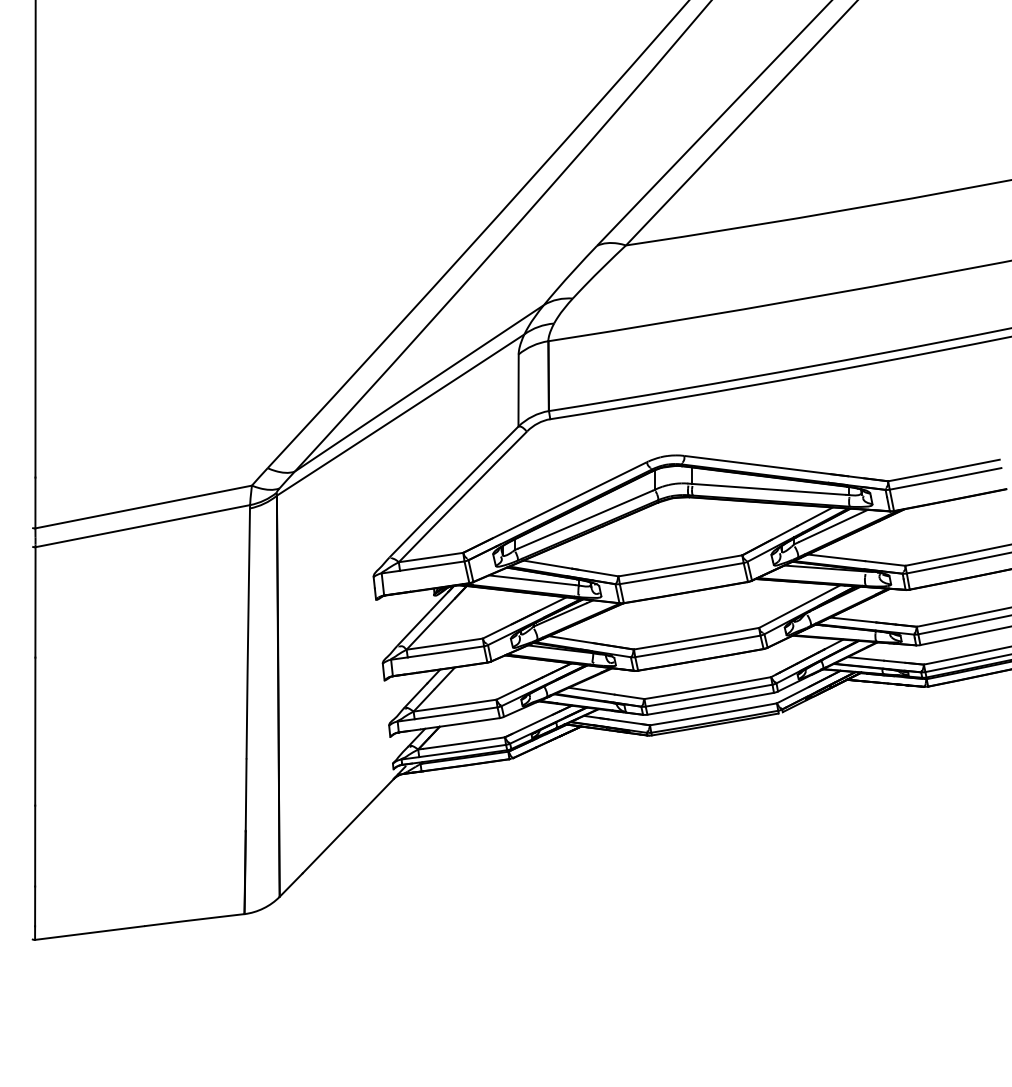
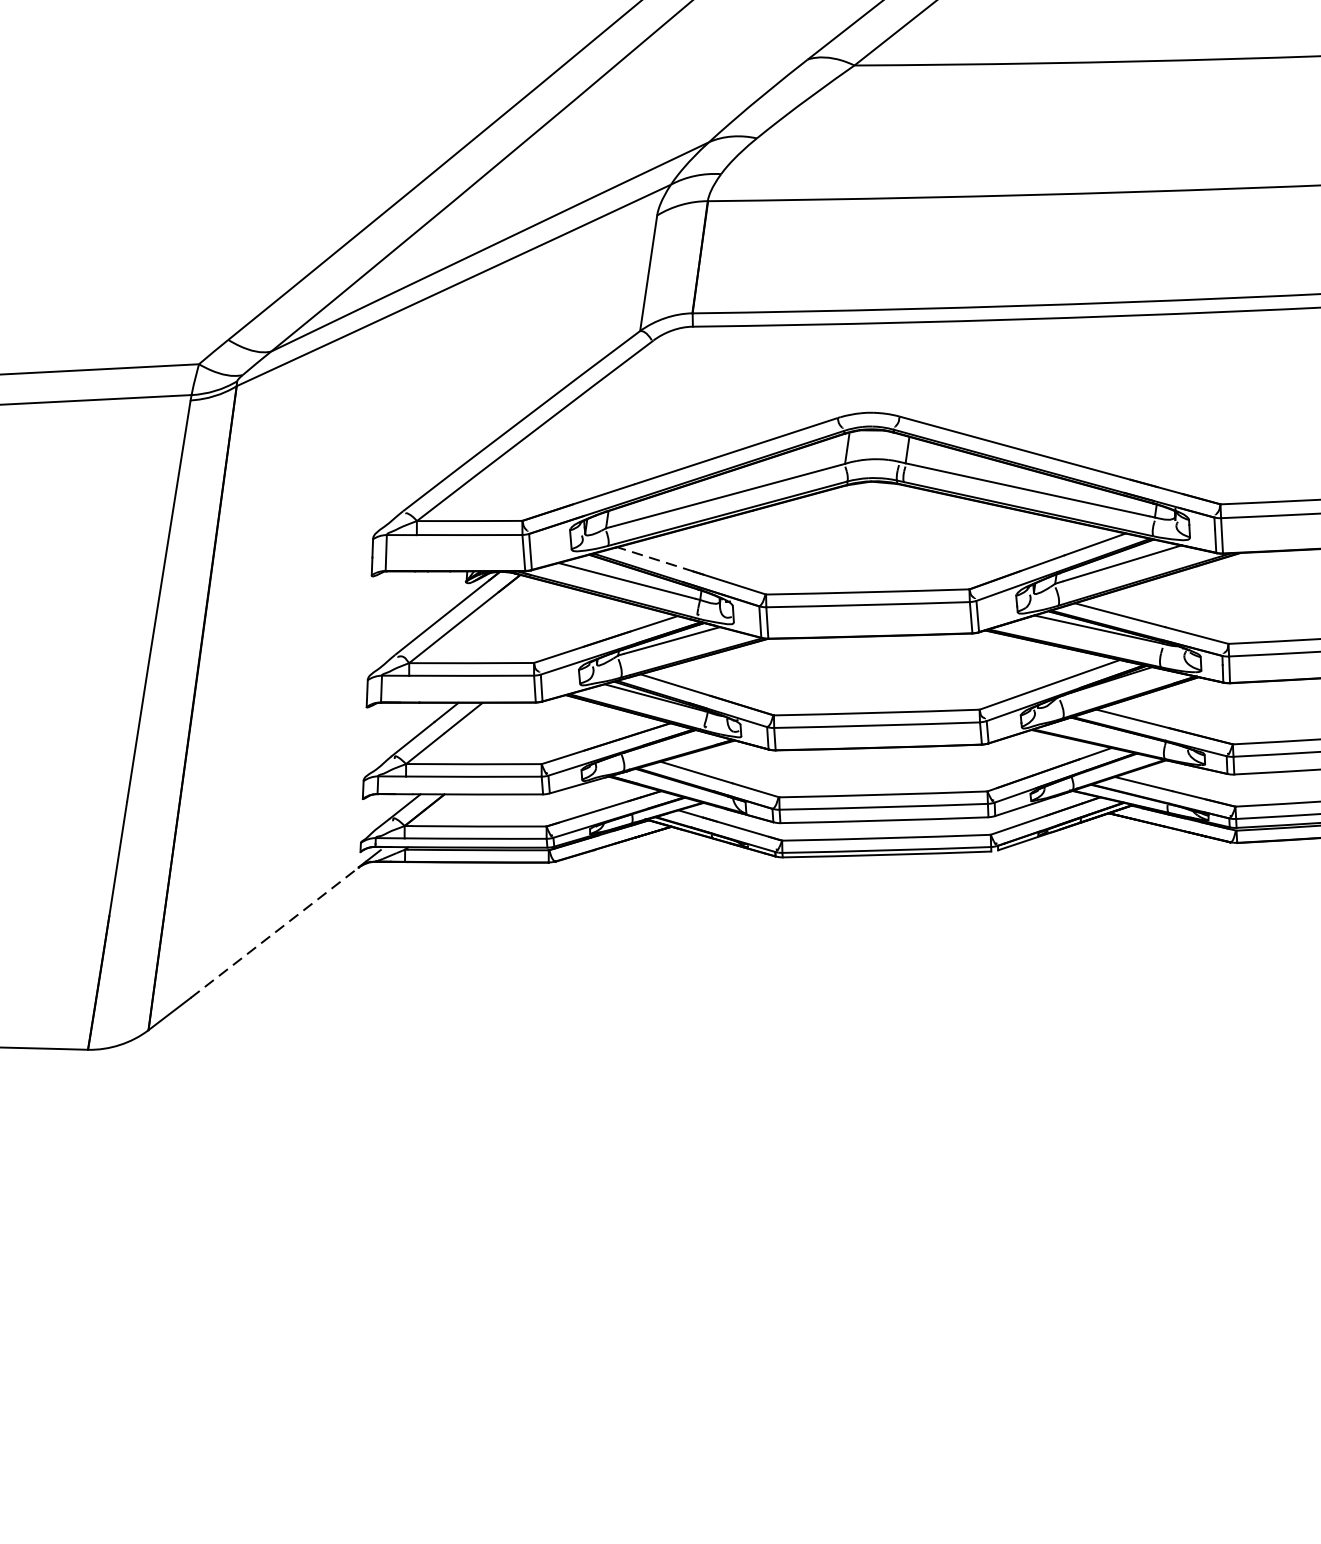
line: (548, 564) -> (656, 559), solid -> dashed
line: (348, 826) -> (275, 933), solid -> dashed

